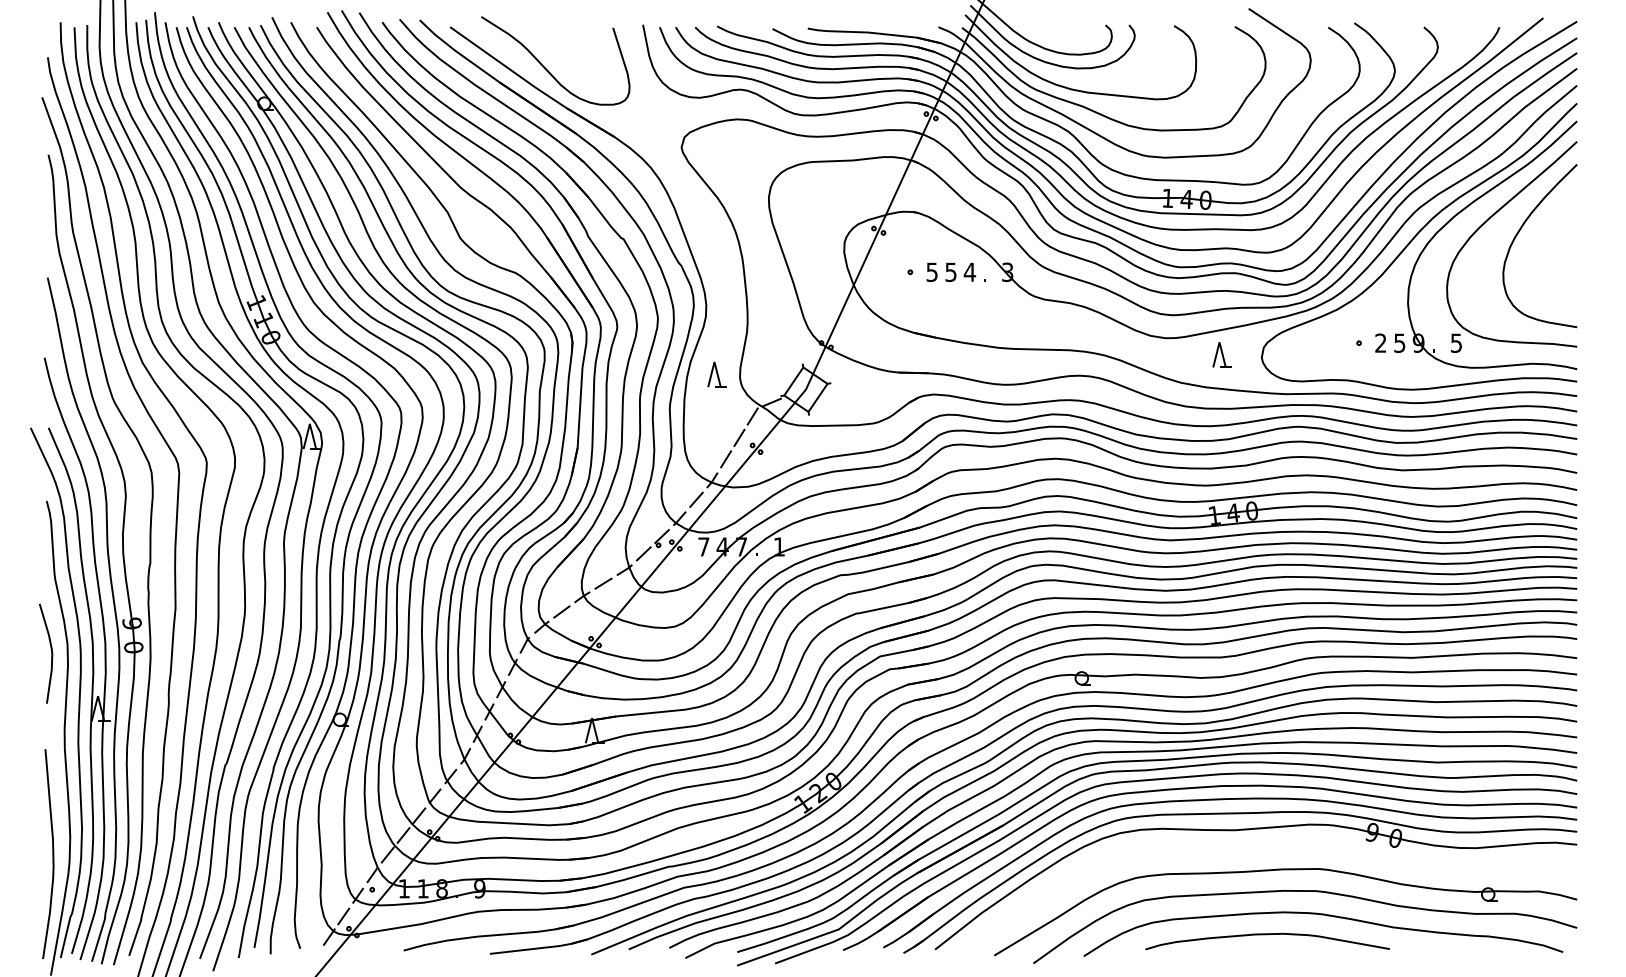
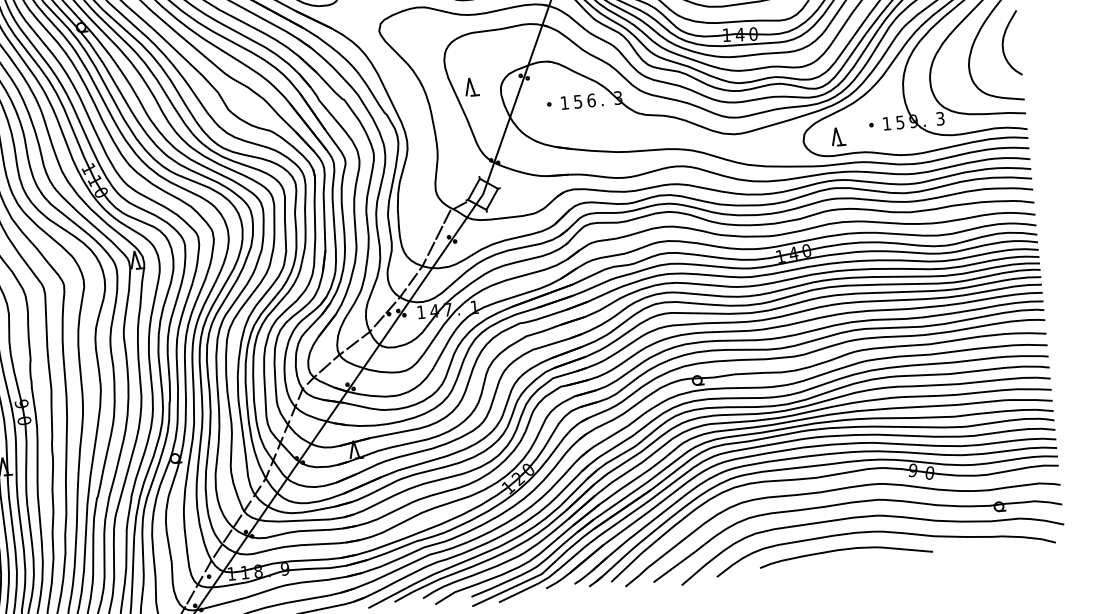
curve: (1555, 243) -> (1003, 41), added
text: (931, 272) -> (564, 103), 5 -> 1
text: (969, 272) -> (591, 100), 4 -> 6
text: (1380, 342) -> (886, 123), 2 -> 1
text: (1456, 342) -> (940, 118), 5 -> 3
part: (1221, 354) -> (837, 136), moved
part: (716, 374) -> (471, 86), moved
text: (703, 546) -> (420, 312), 7 -> 1
curve: (1264, 850) -> (837, 490), added

